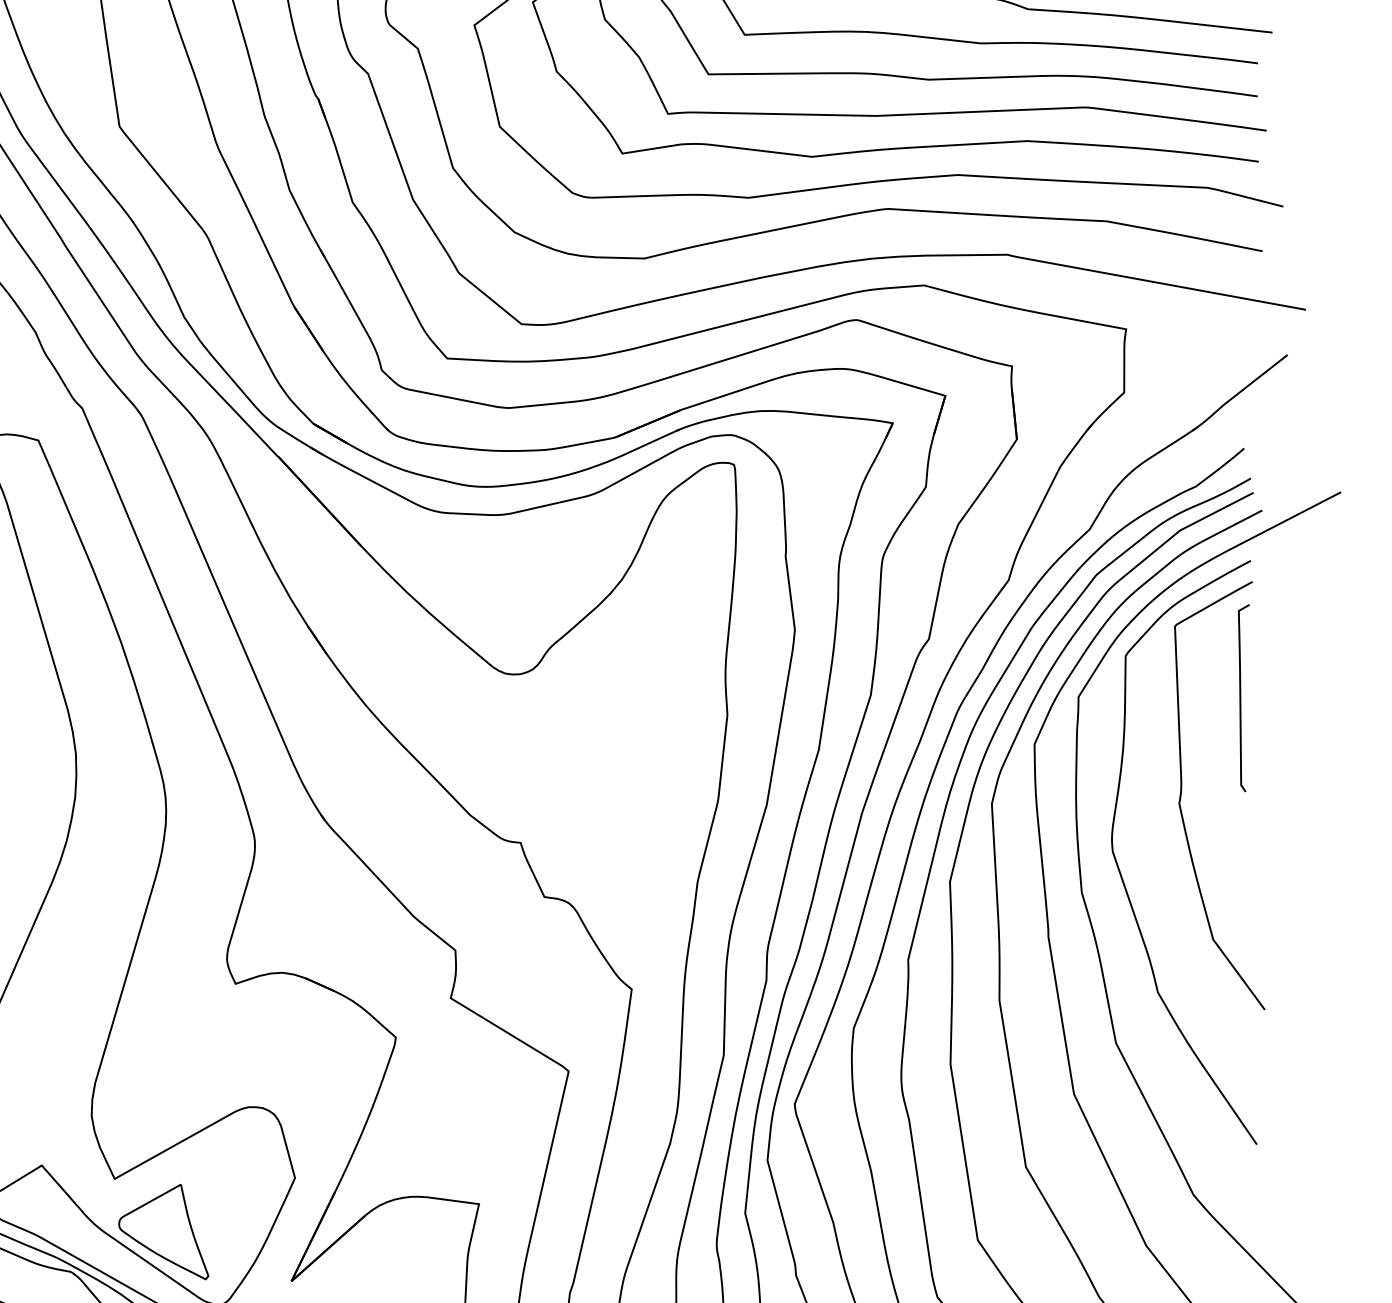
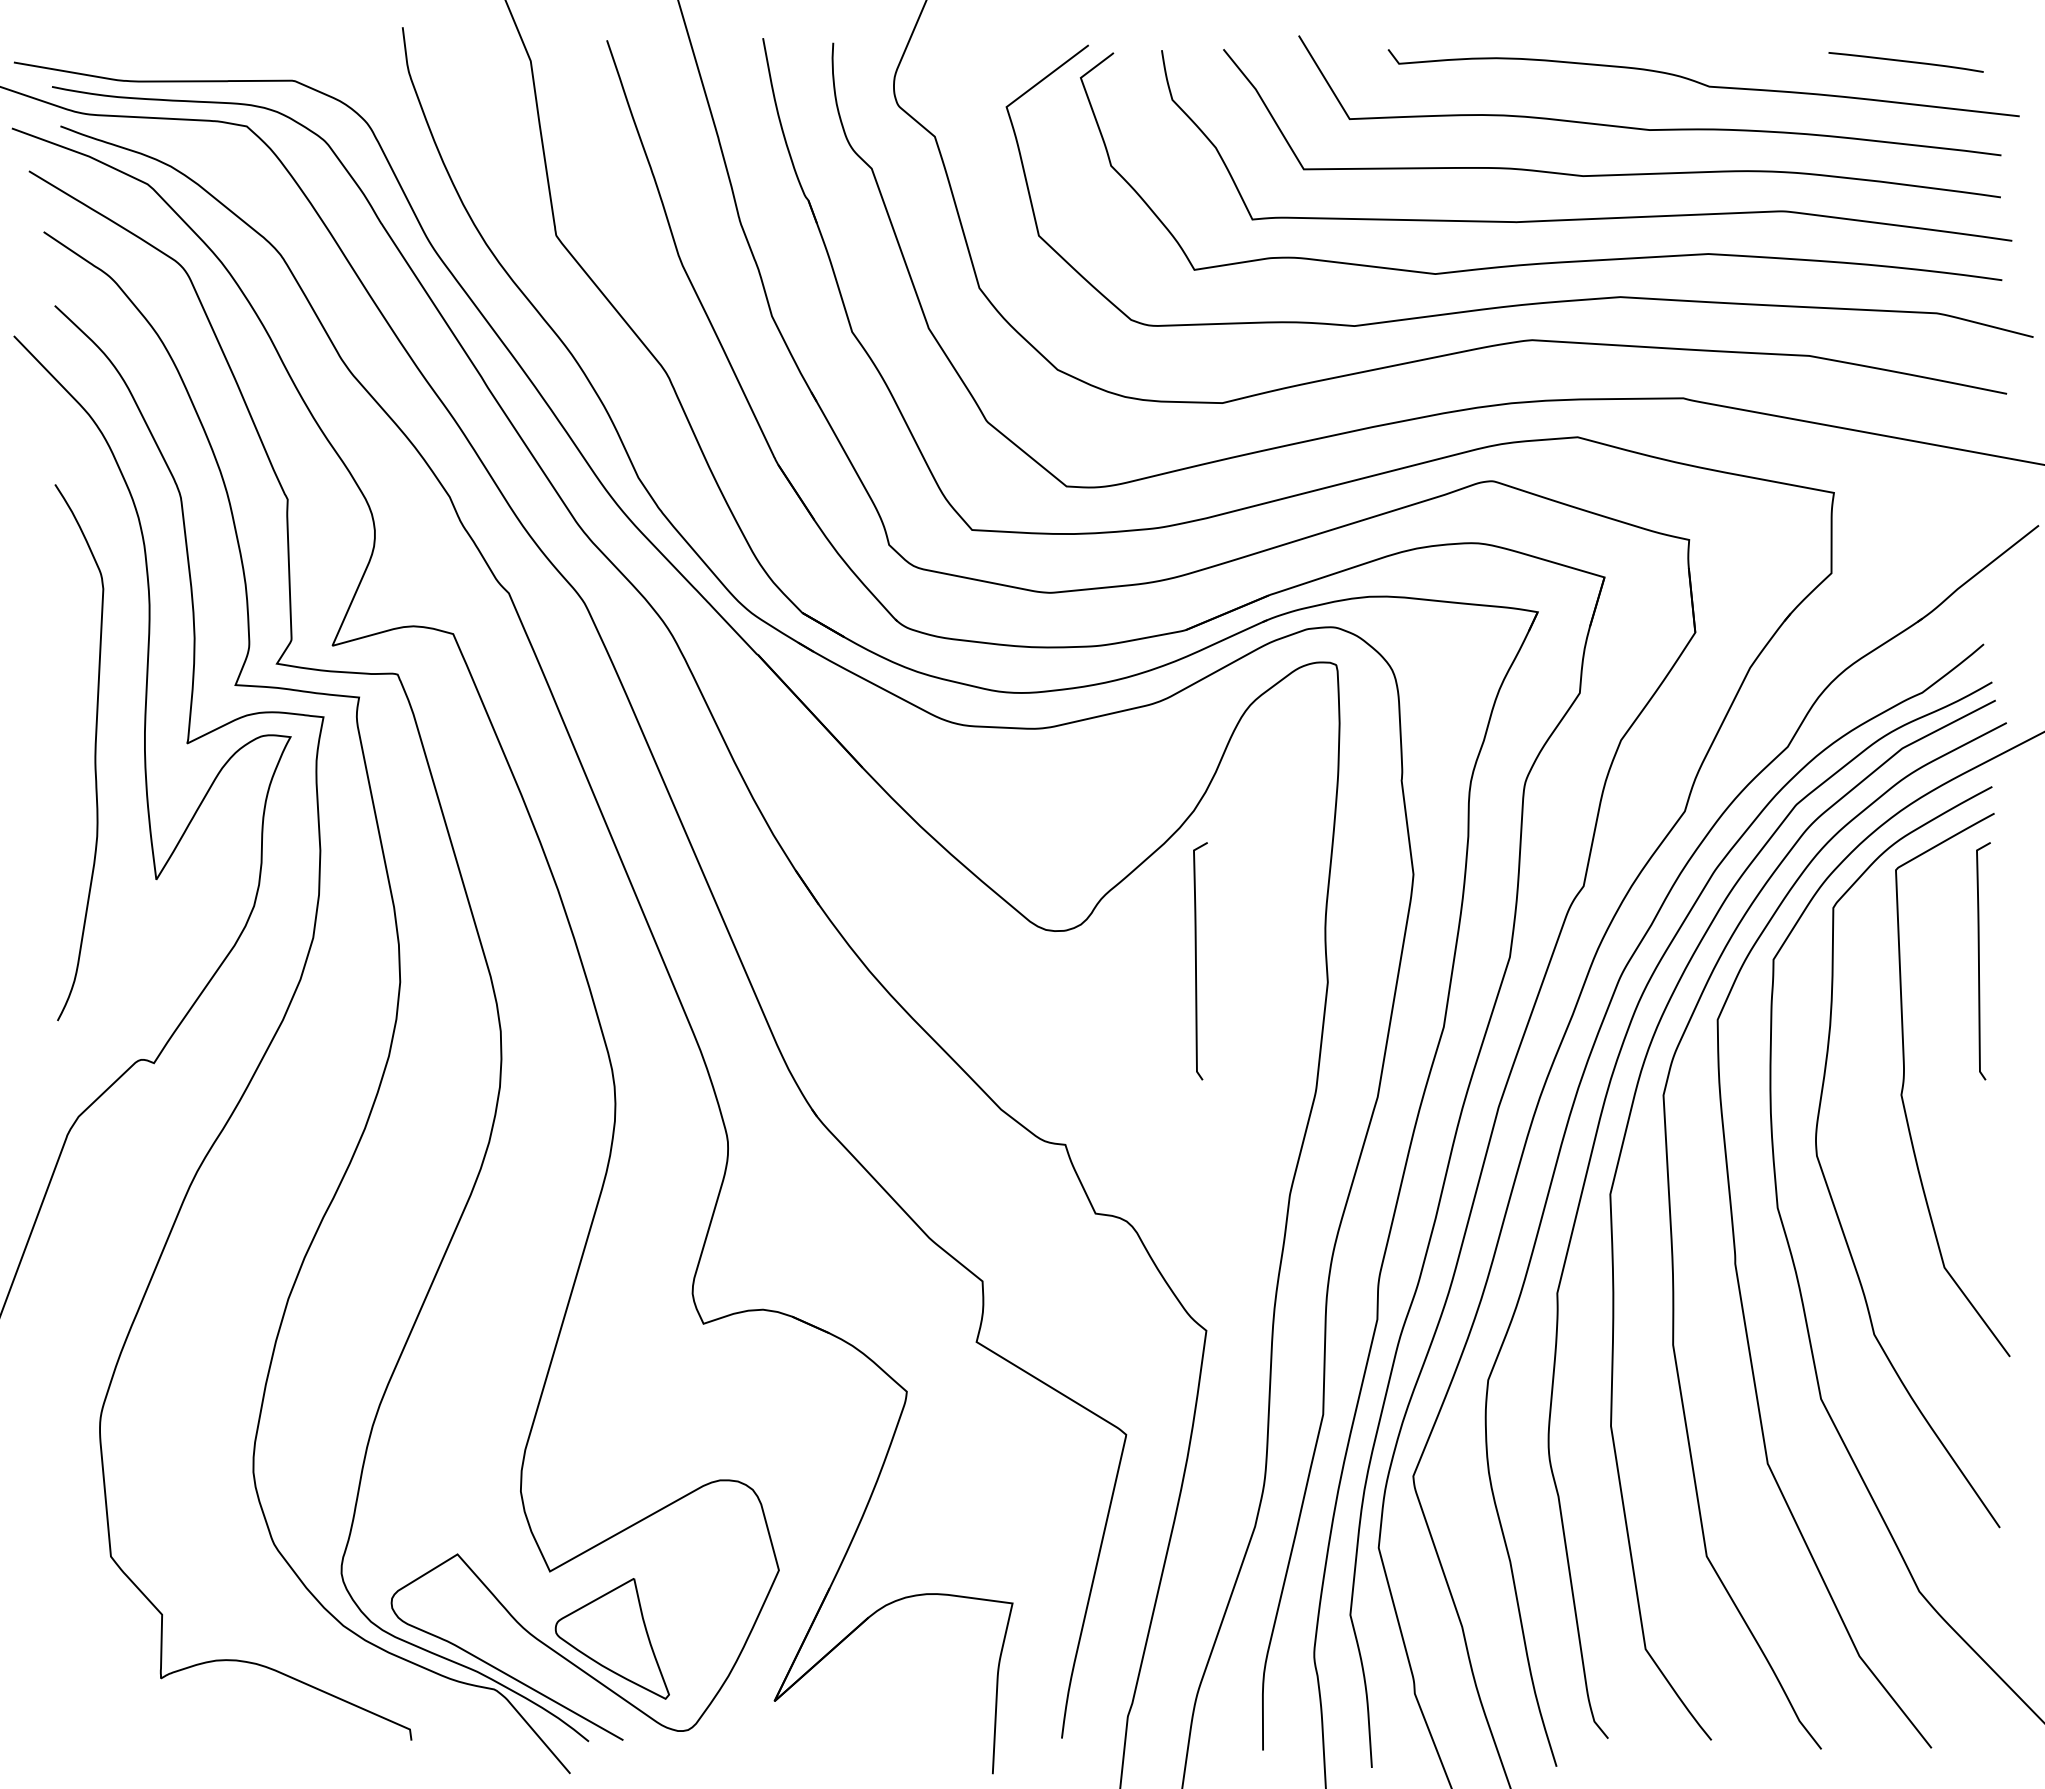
curve: (623, 698) -> (1196, 961), added

